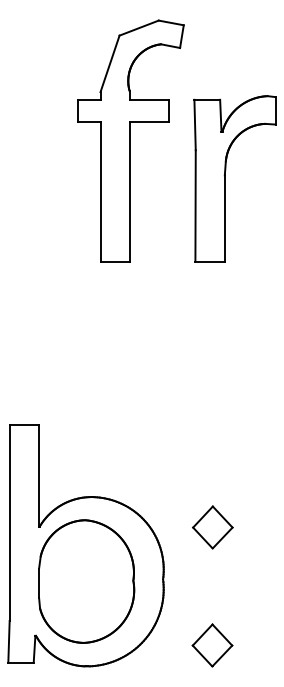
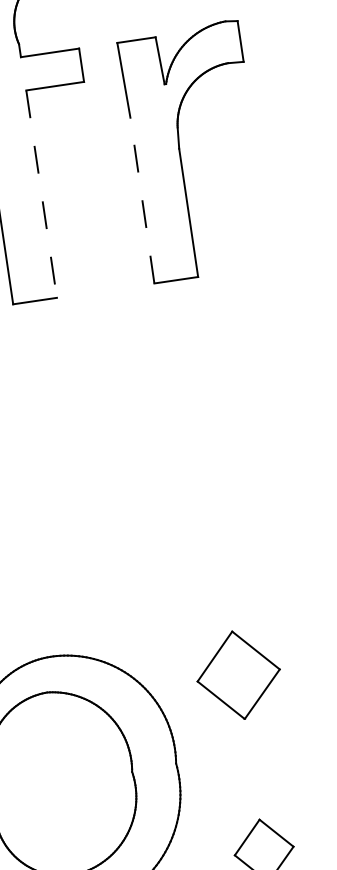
line: (129, 191) -> (40, 193), solid -> dashed
line: (195, 205) -> (142, 199), solid -> dashed
part: (212, 527) -> (238, 675), size x1.4

